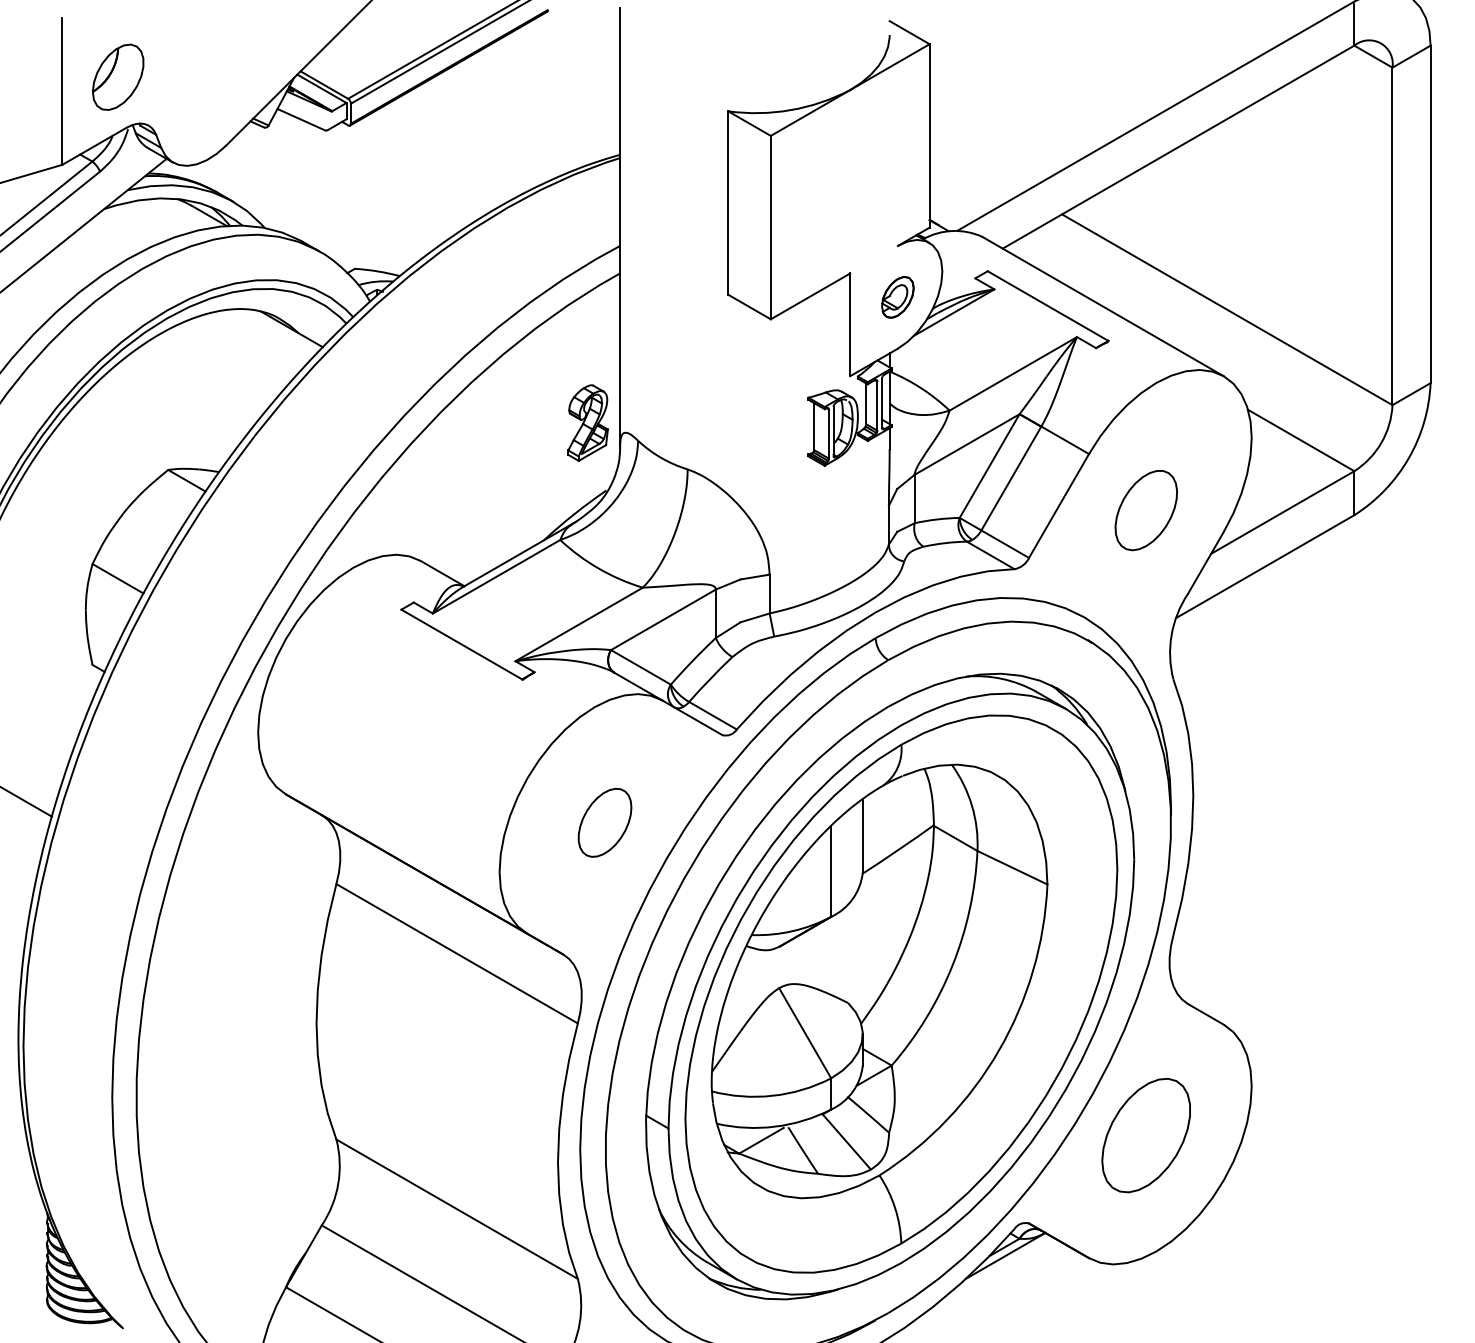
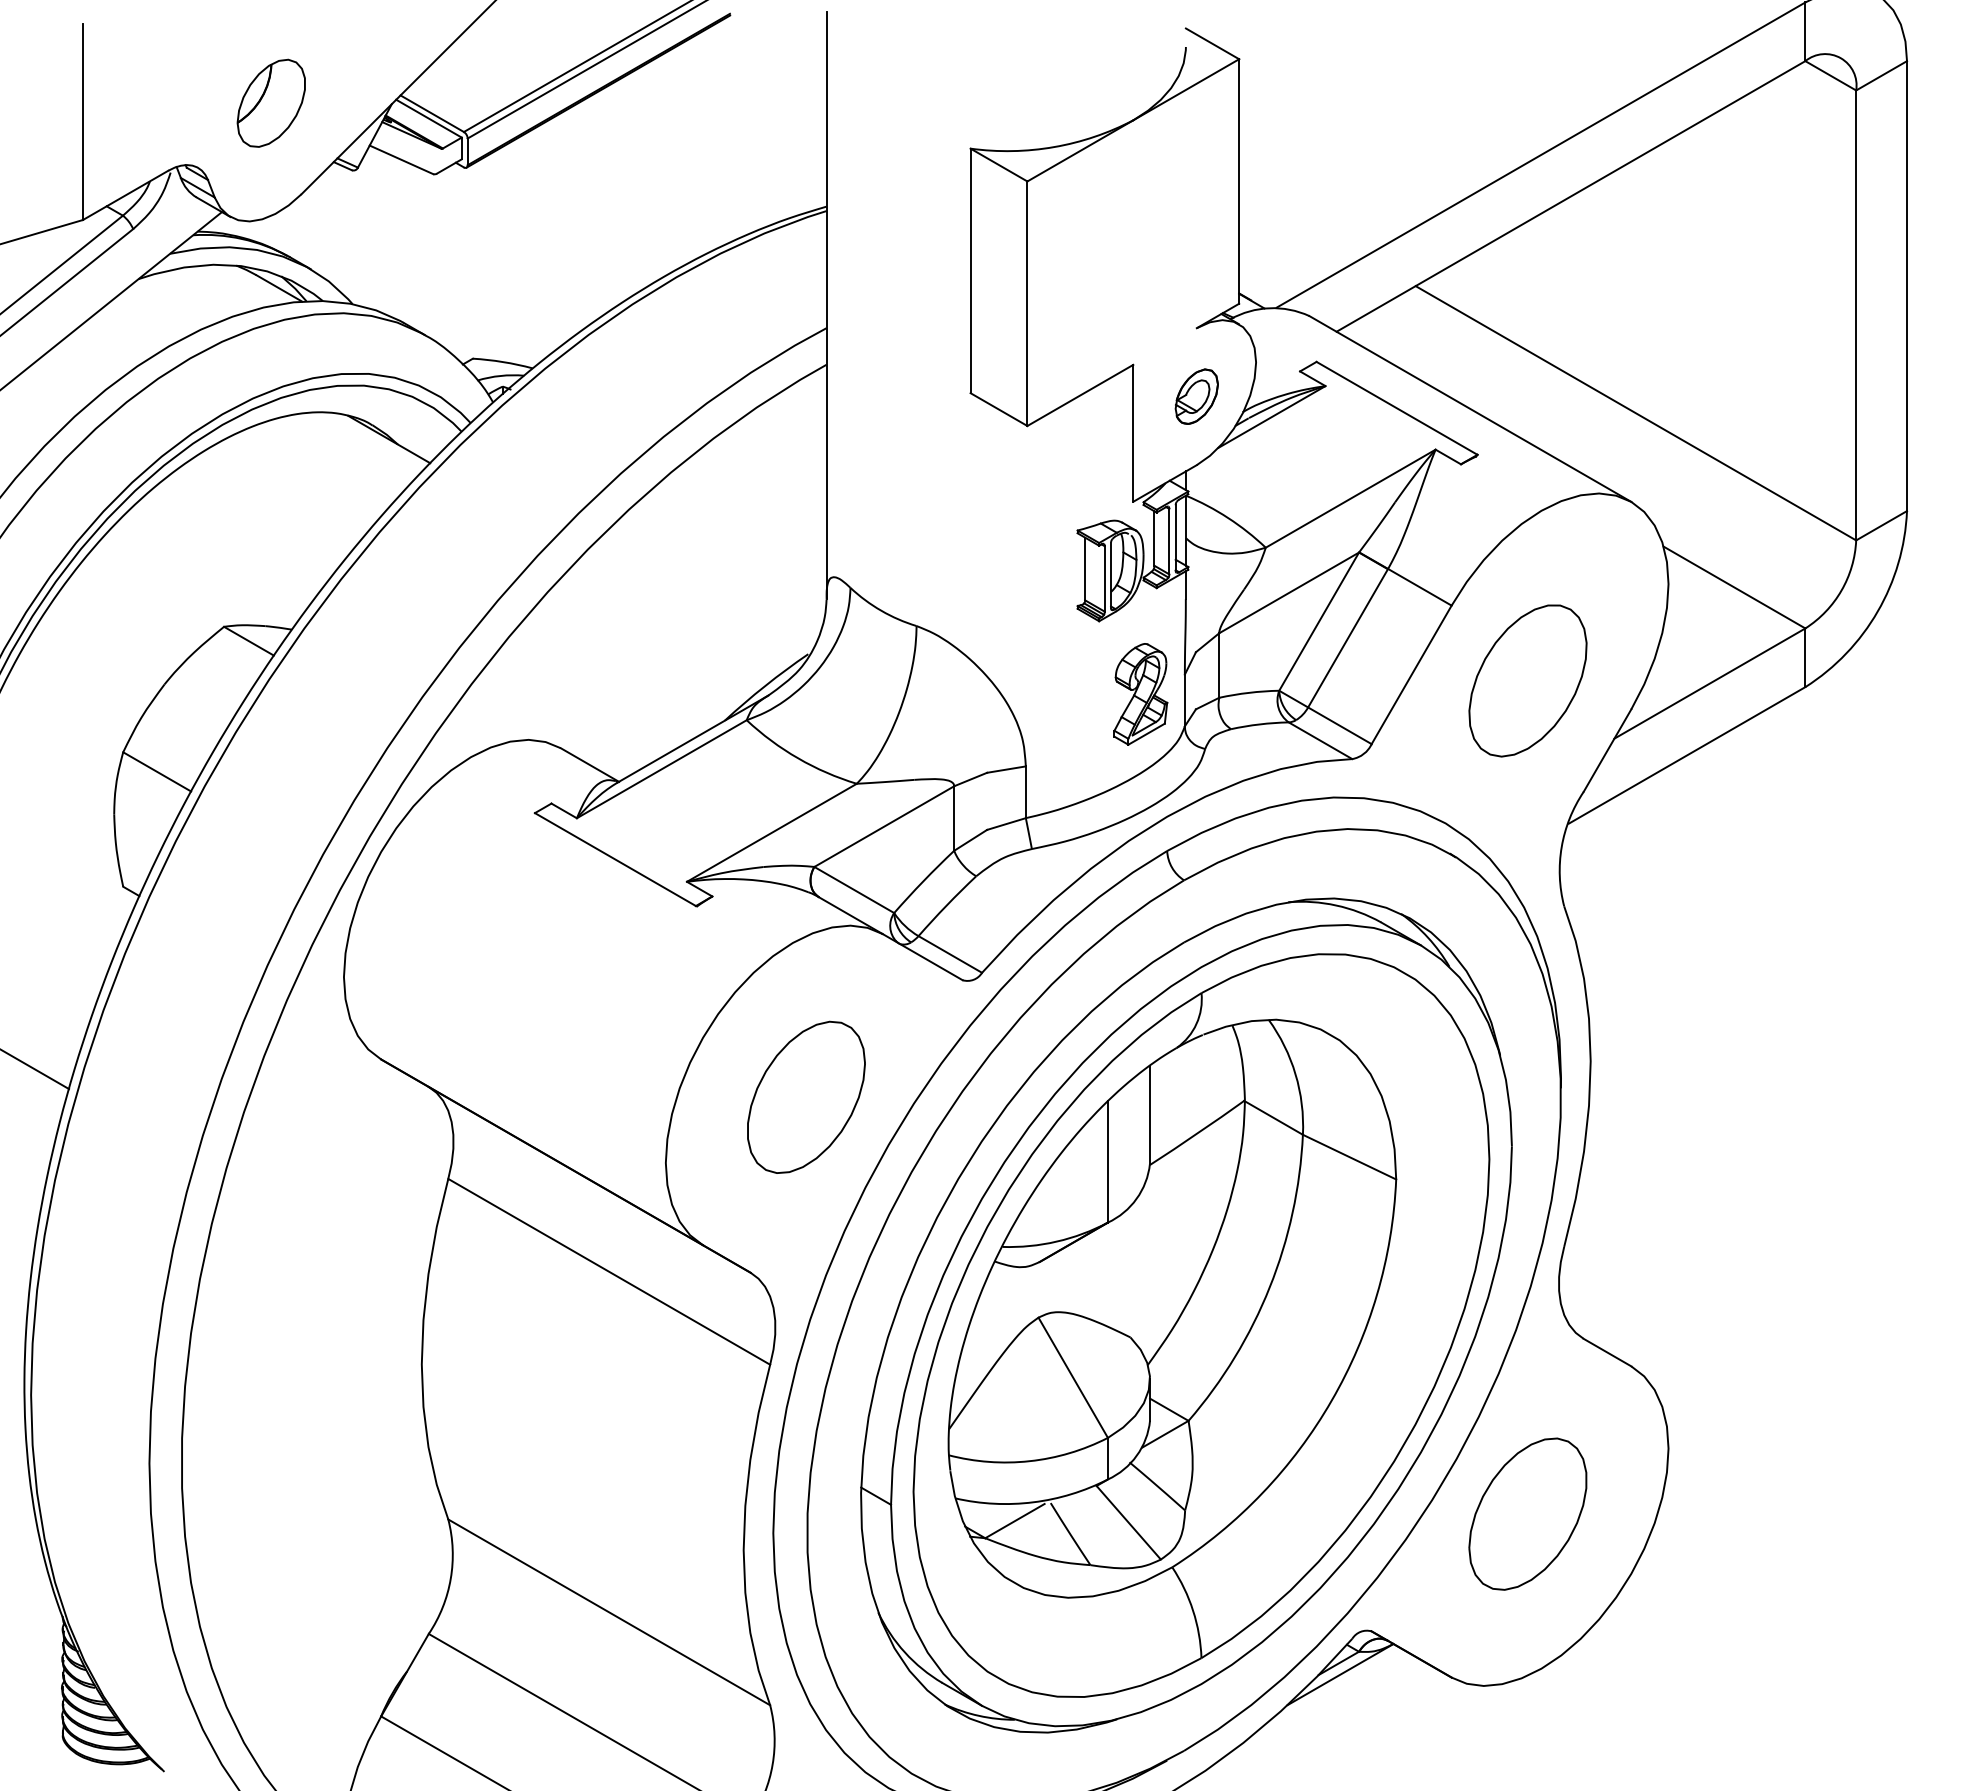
part: (117, 76) -> (270, 102), moved
part: (587, 423) -> (1140, 694), moved
part: (1145, 510) -> (1527, 680), size x1.43
part: (605, 822) -> (806, 1096), size x1.67

